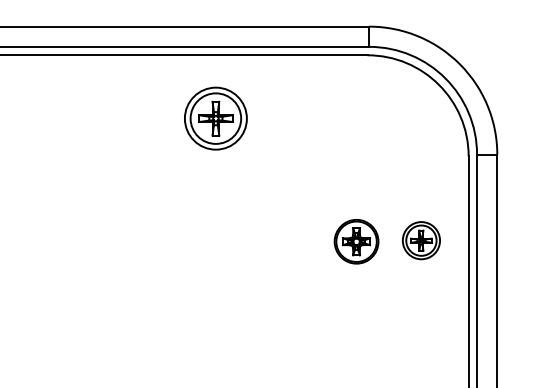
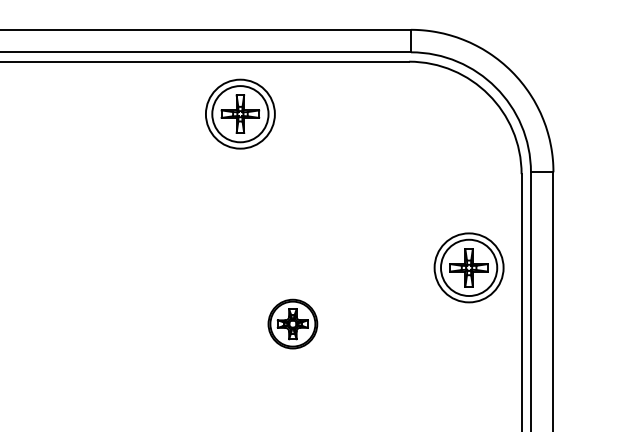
part: (215, 118) -> (240, 113), moved
part: (420, 240) -> (468, 267), size x1.67
part: (356, 241) -> (292, 323), moved

